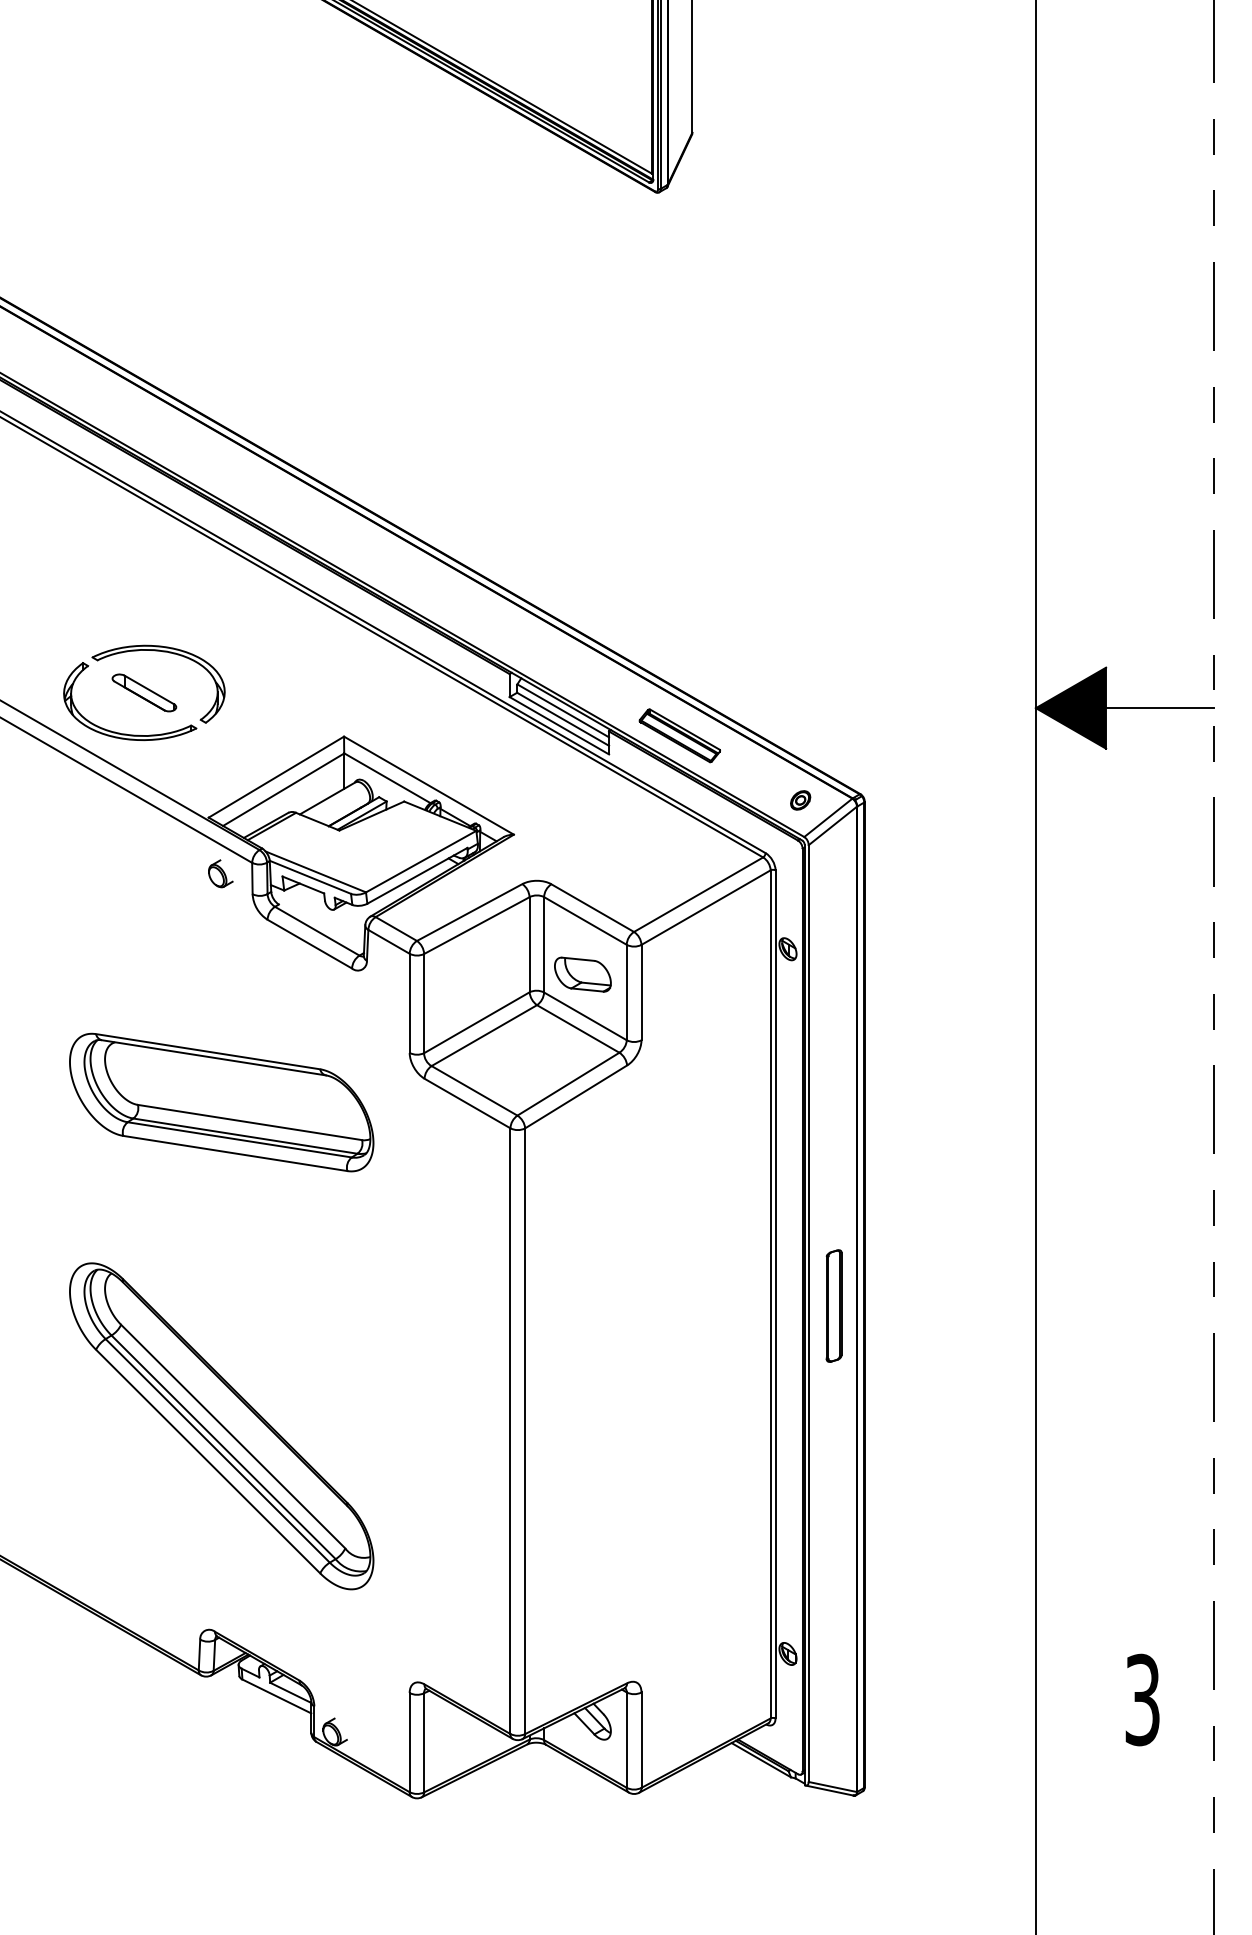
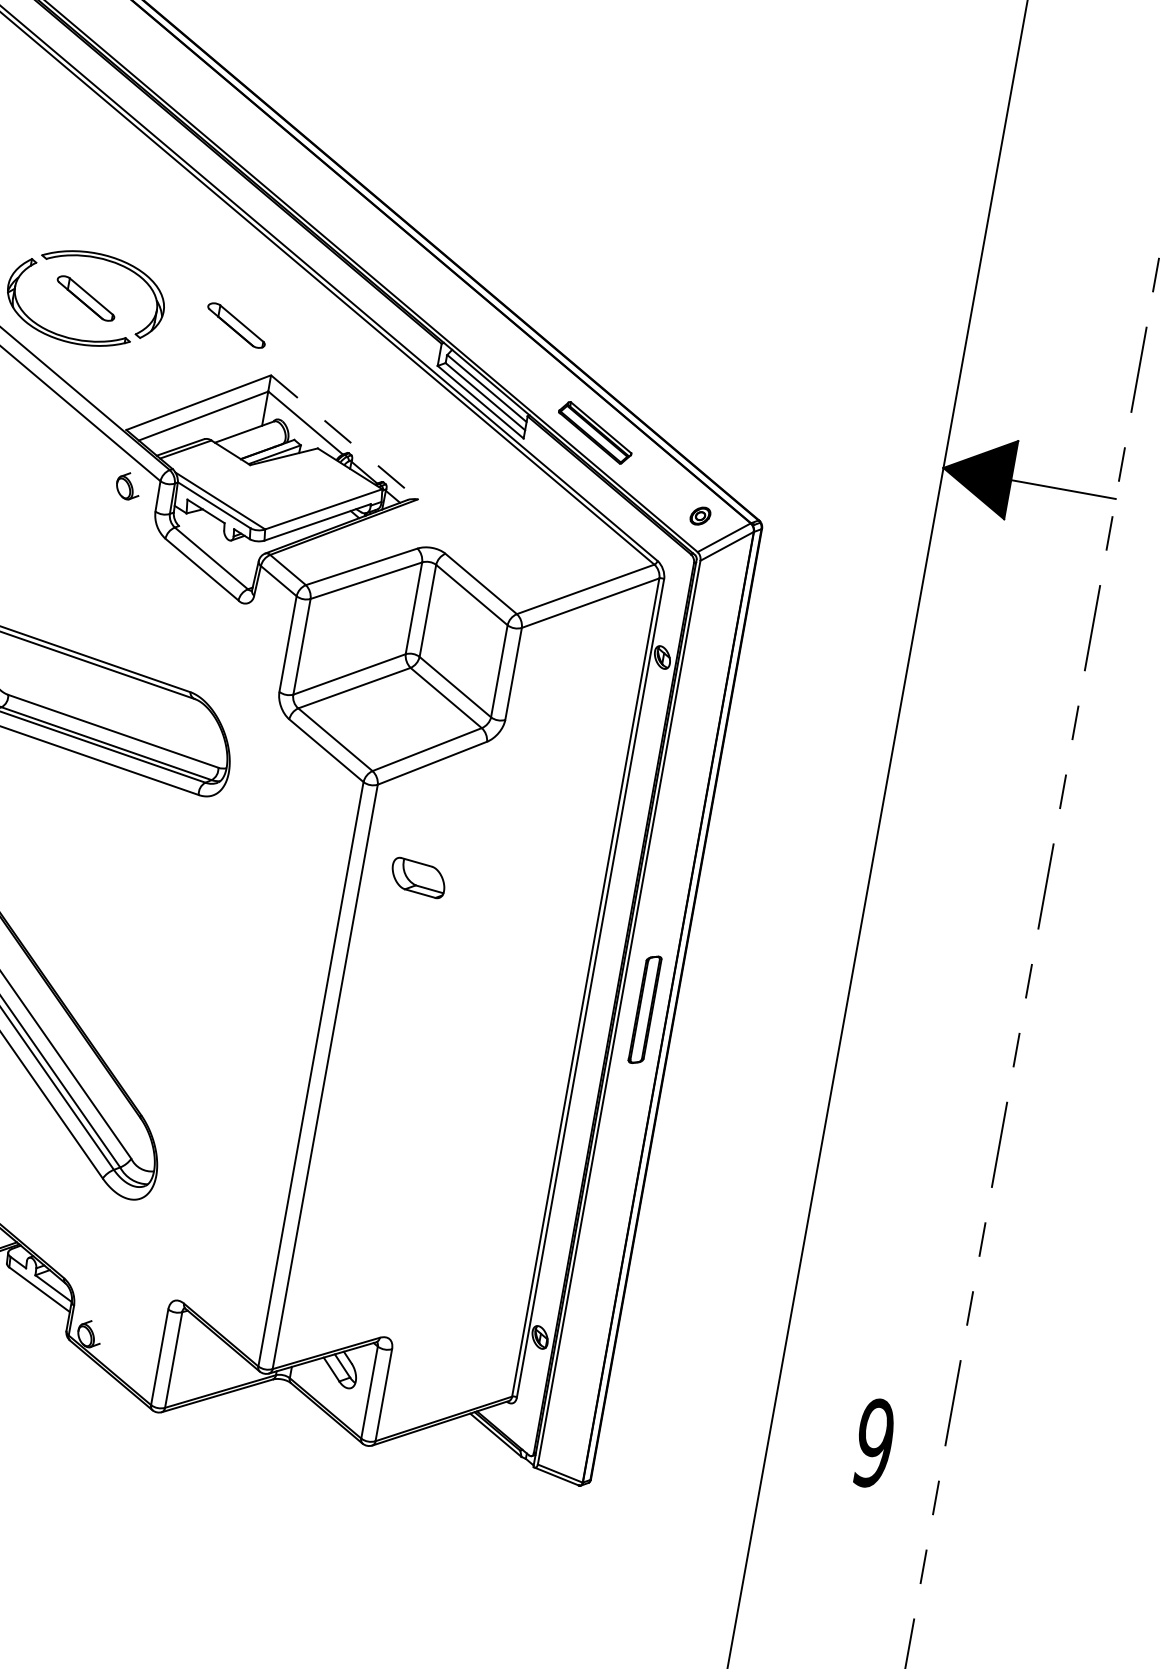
part: (300, 692) -> (236, 325), added
line: (429, 785) -> (345, 437), solid -> dashed
part: (582, 974) -> (418, 877), moved
text: (1142, 1700) -> (874, 1443), 3 -> 9

